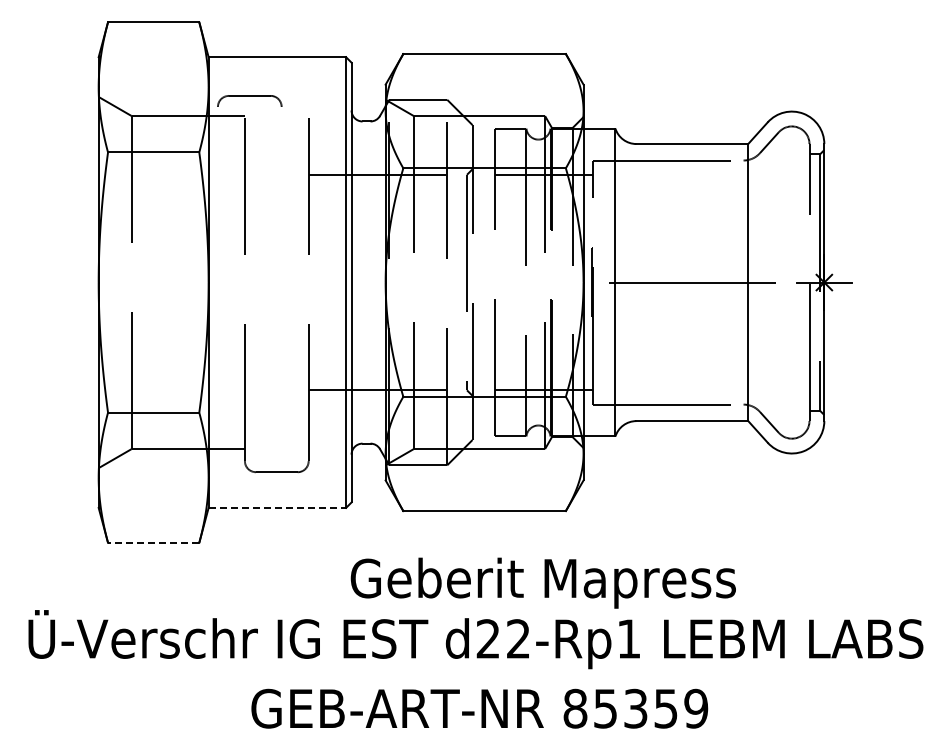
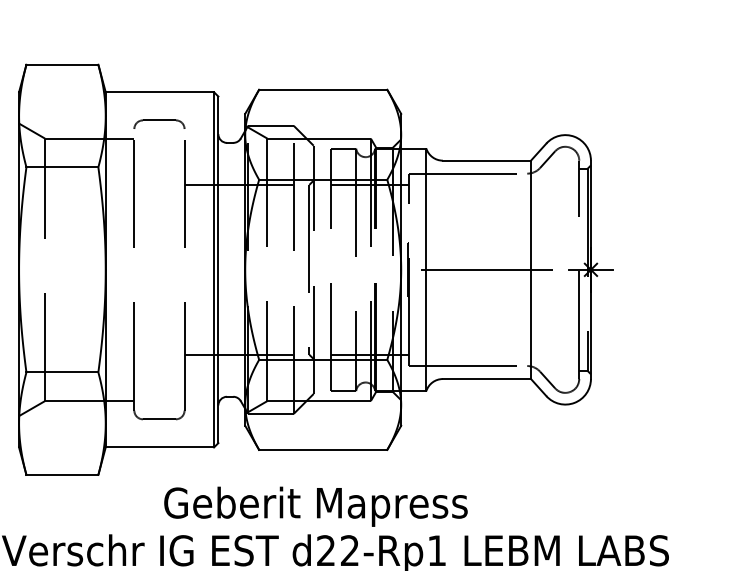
part: (249, 100) -> (159, 124), moved
line: (277, 507) -> (160, 447), dashed -> solid
line: (153, 542) -> (62, 474), dashed -> solid
text: (542, 582) -> (315, 506), moved

